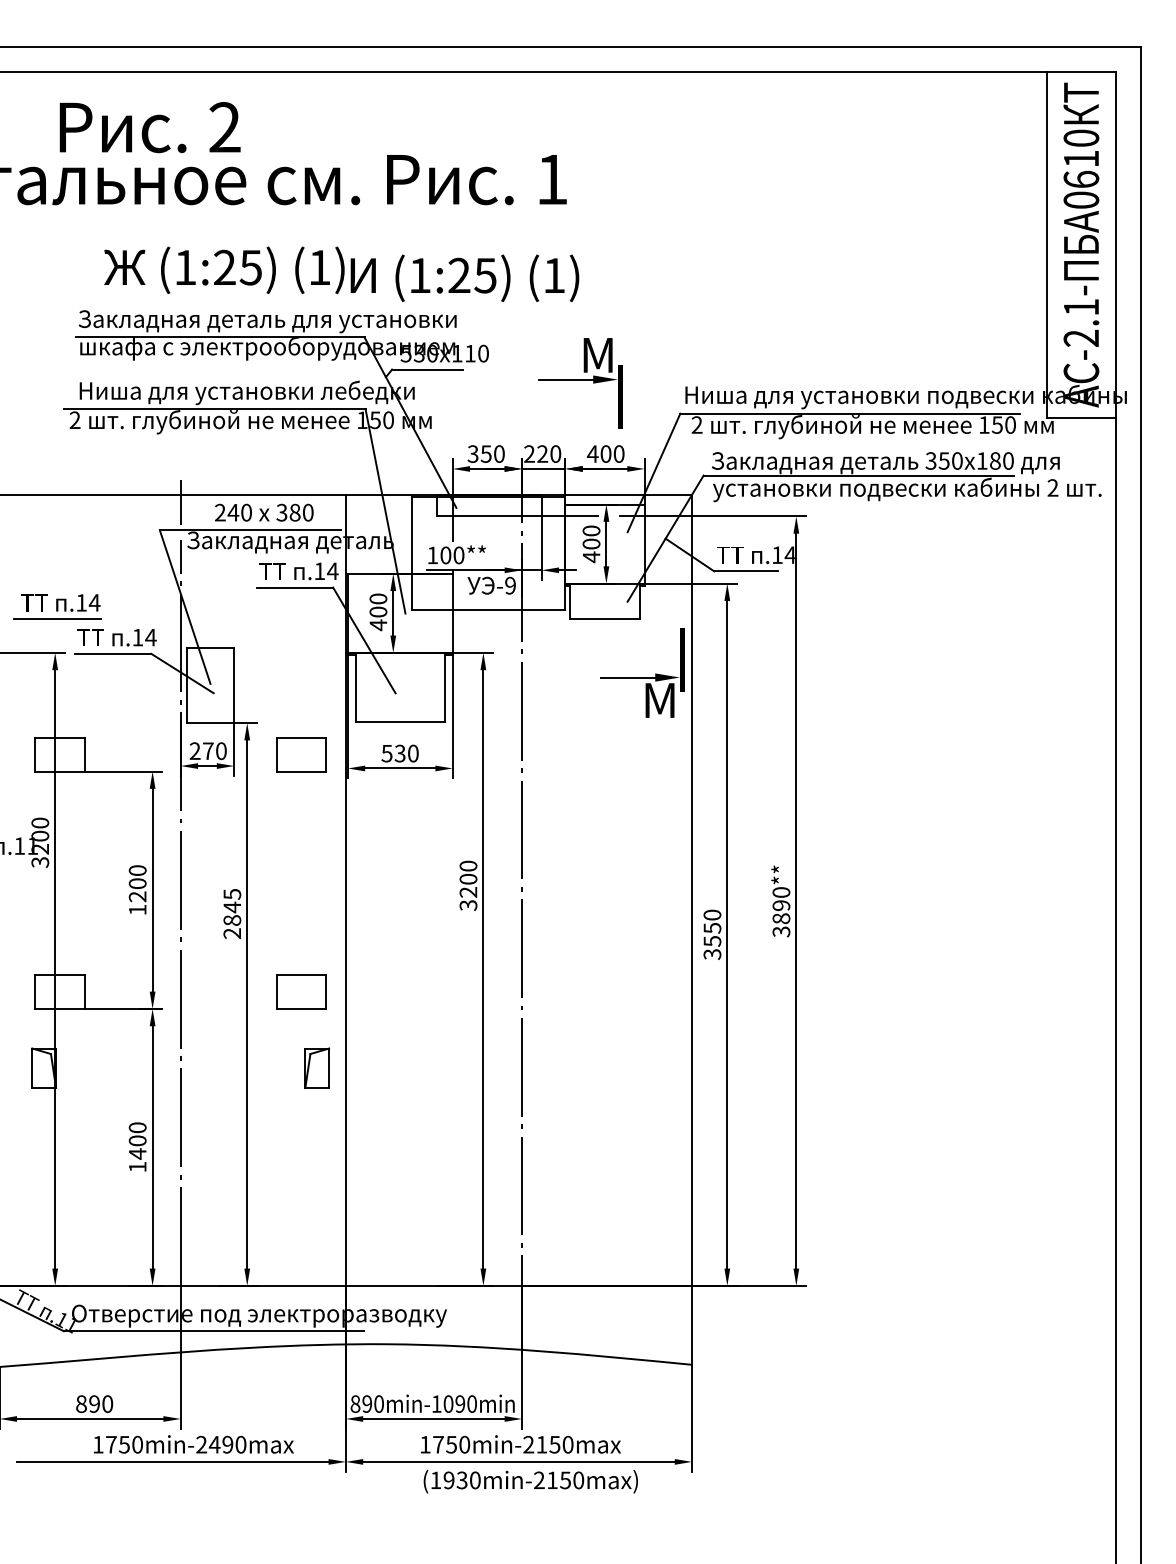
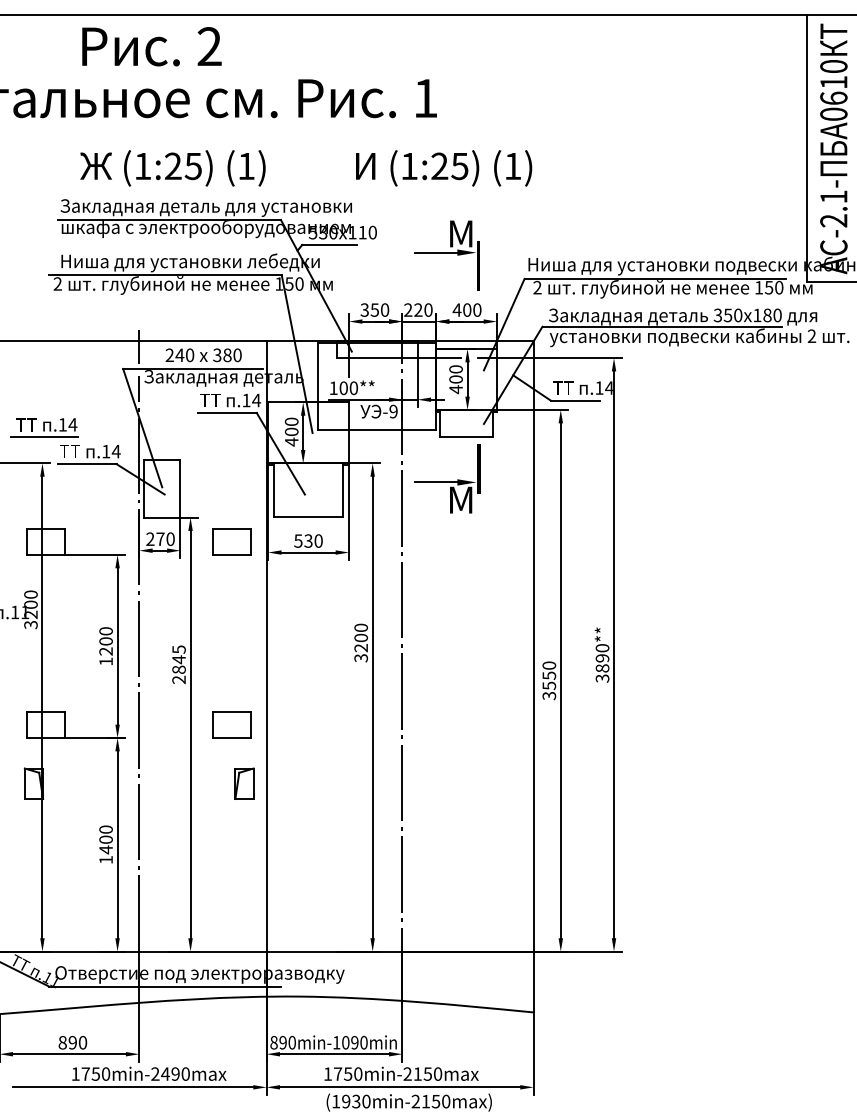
text: (149, 127) -> (151, 46), moved
text: (464, 277) -> (443, 167), moved
part: (642, 672) -> (447, 478), moved

